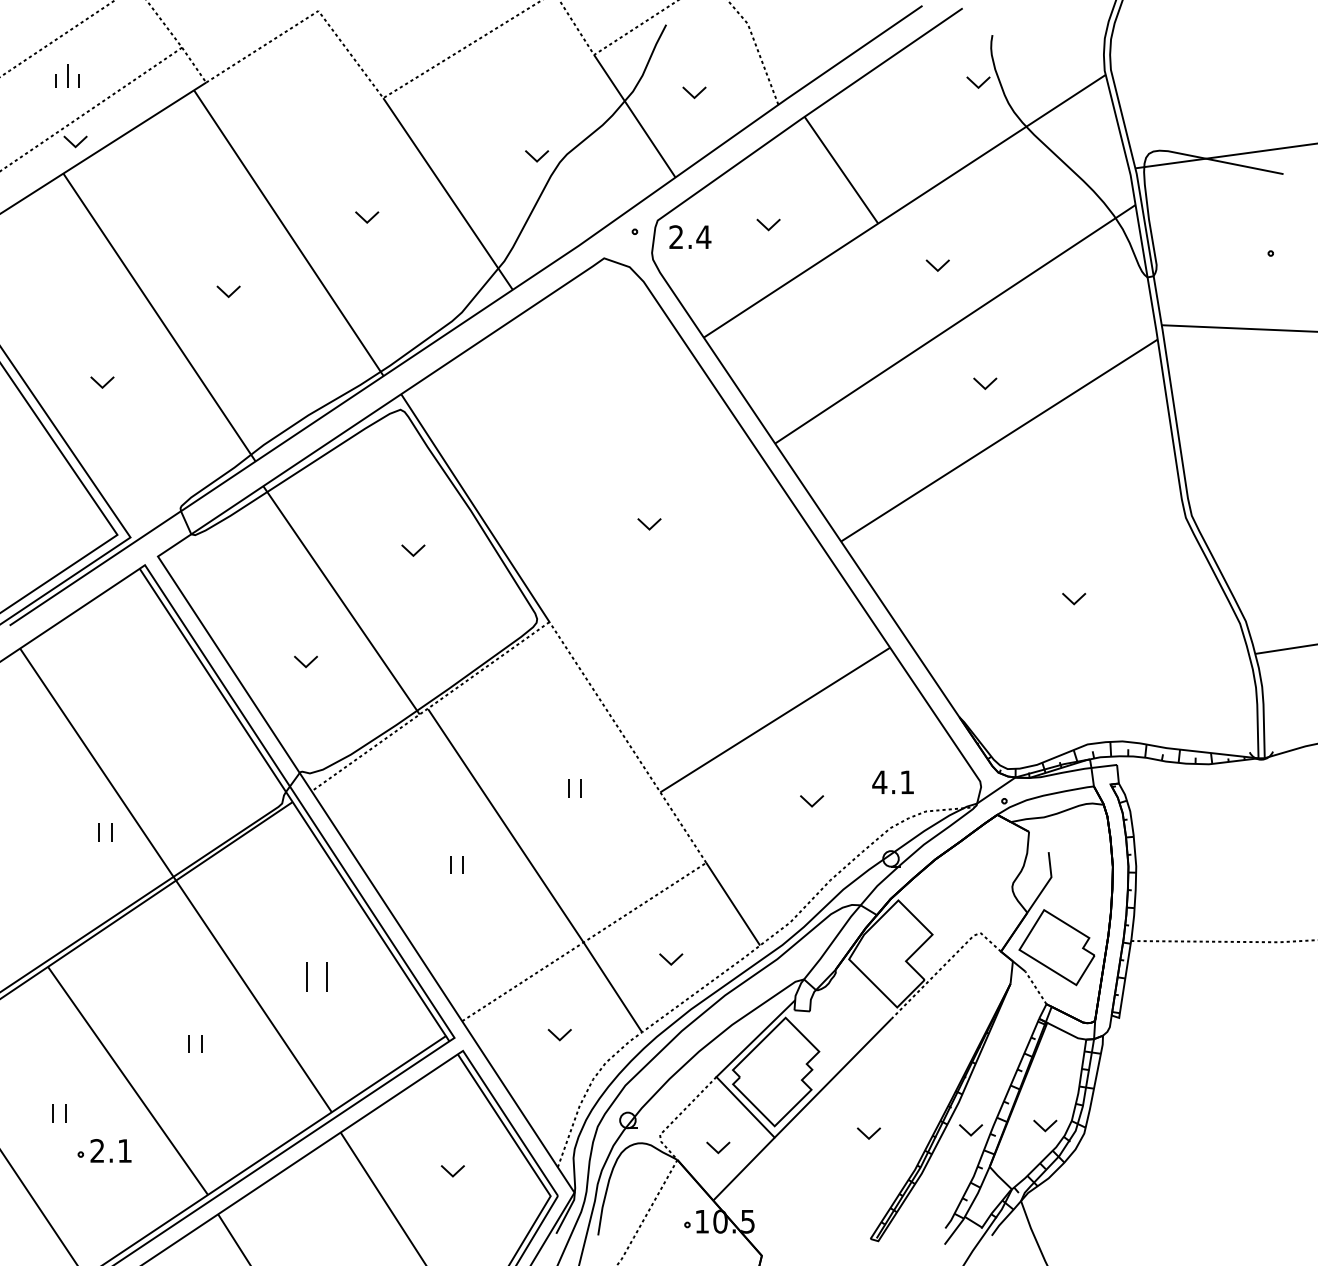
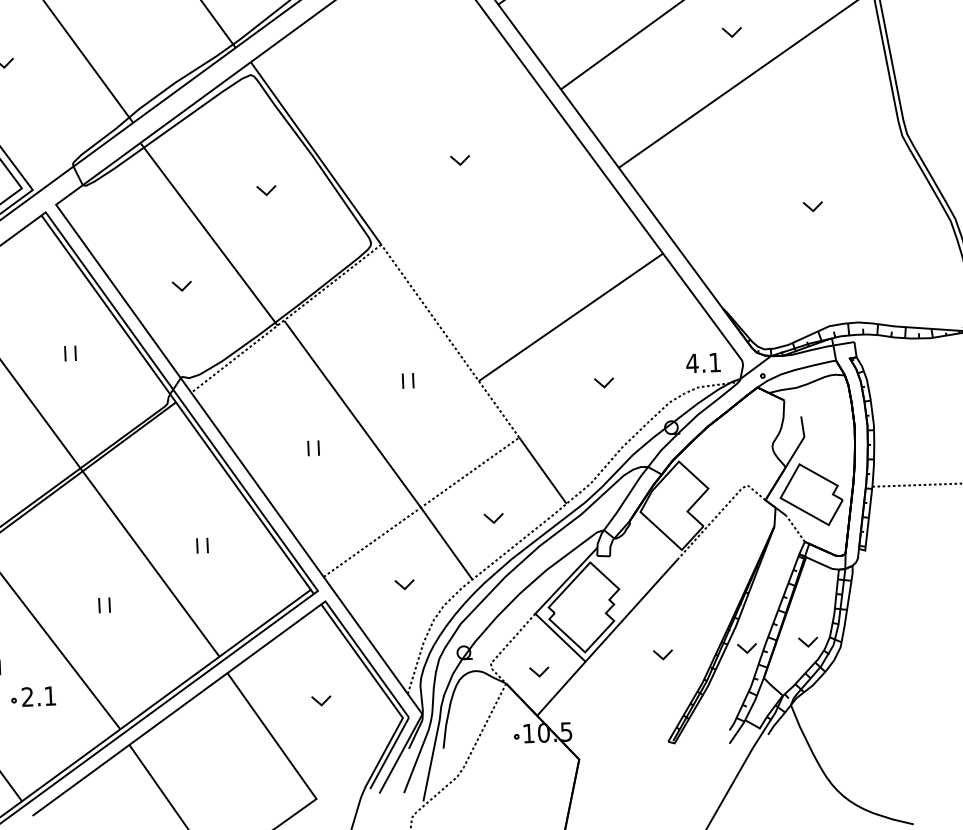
text: (892, 781) -> (702, 362), moved
part: (105, 832) -> (70, 353), moved
part: (316, 976) -> (201, 545), size x0.62

